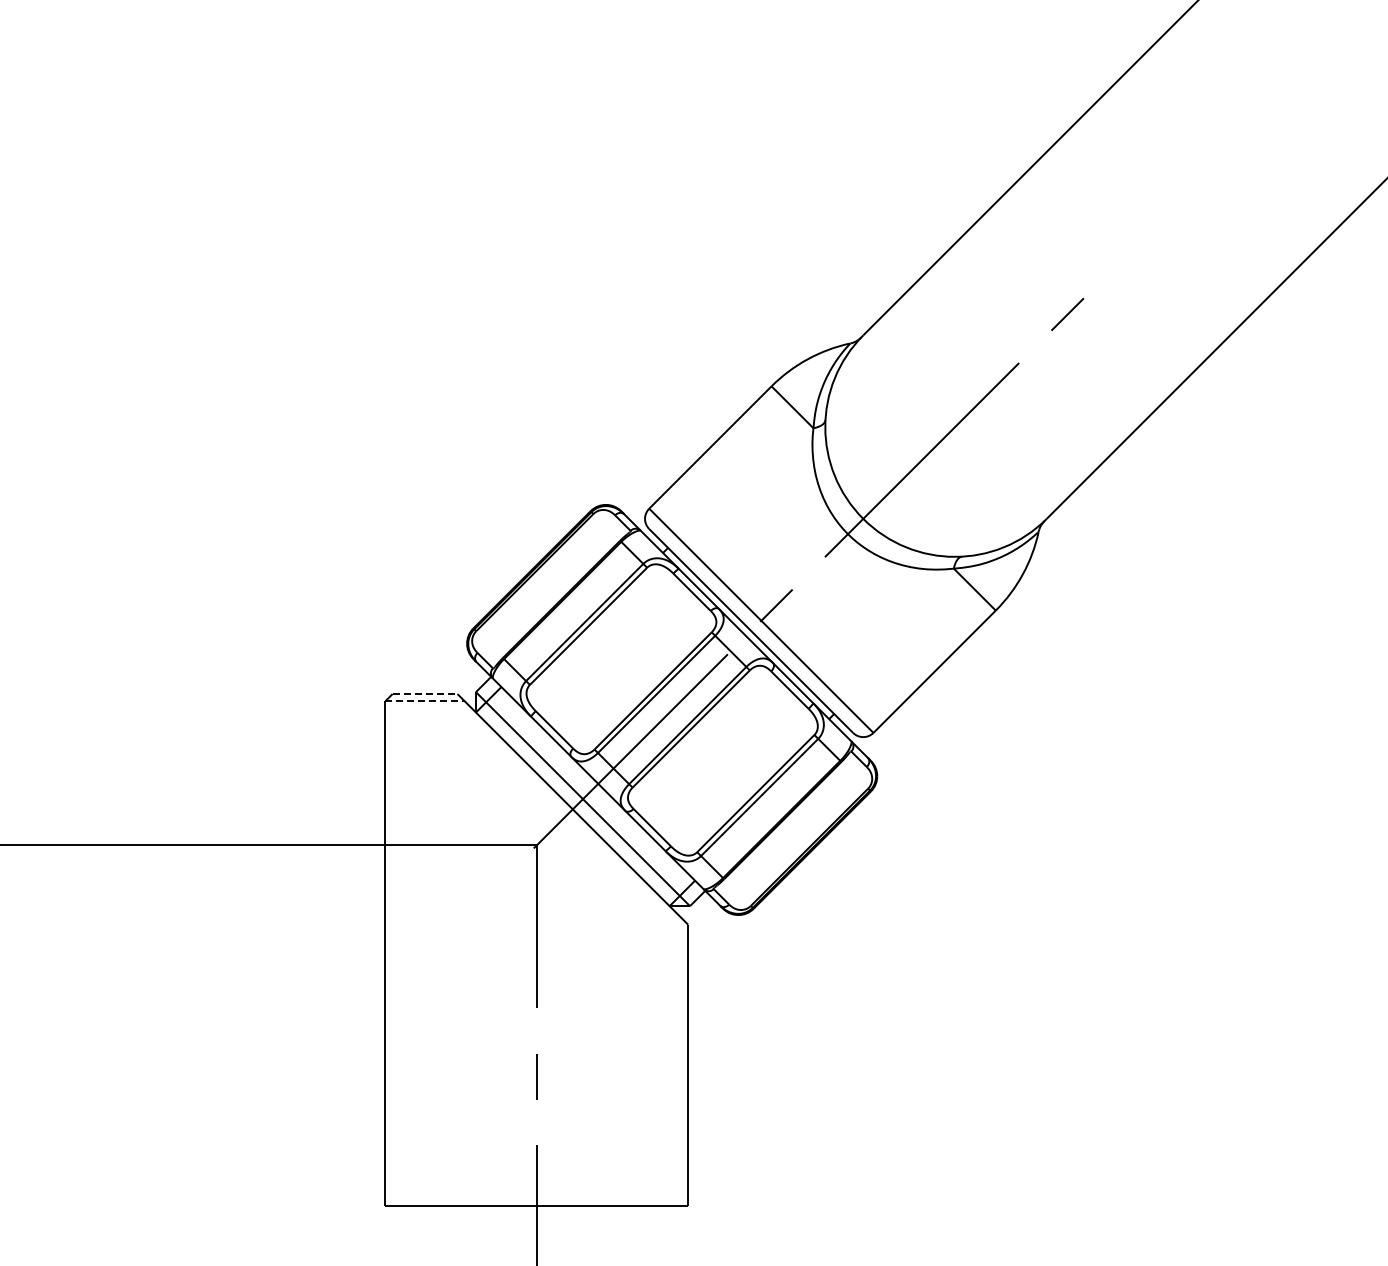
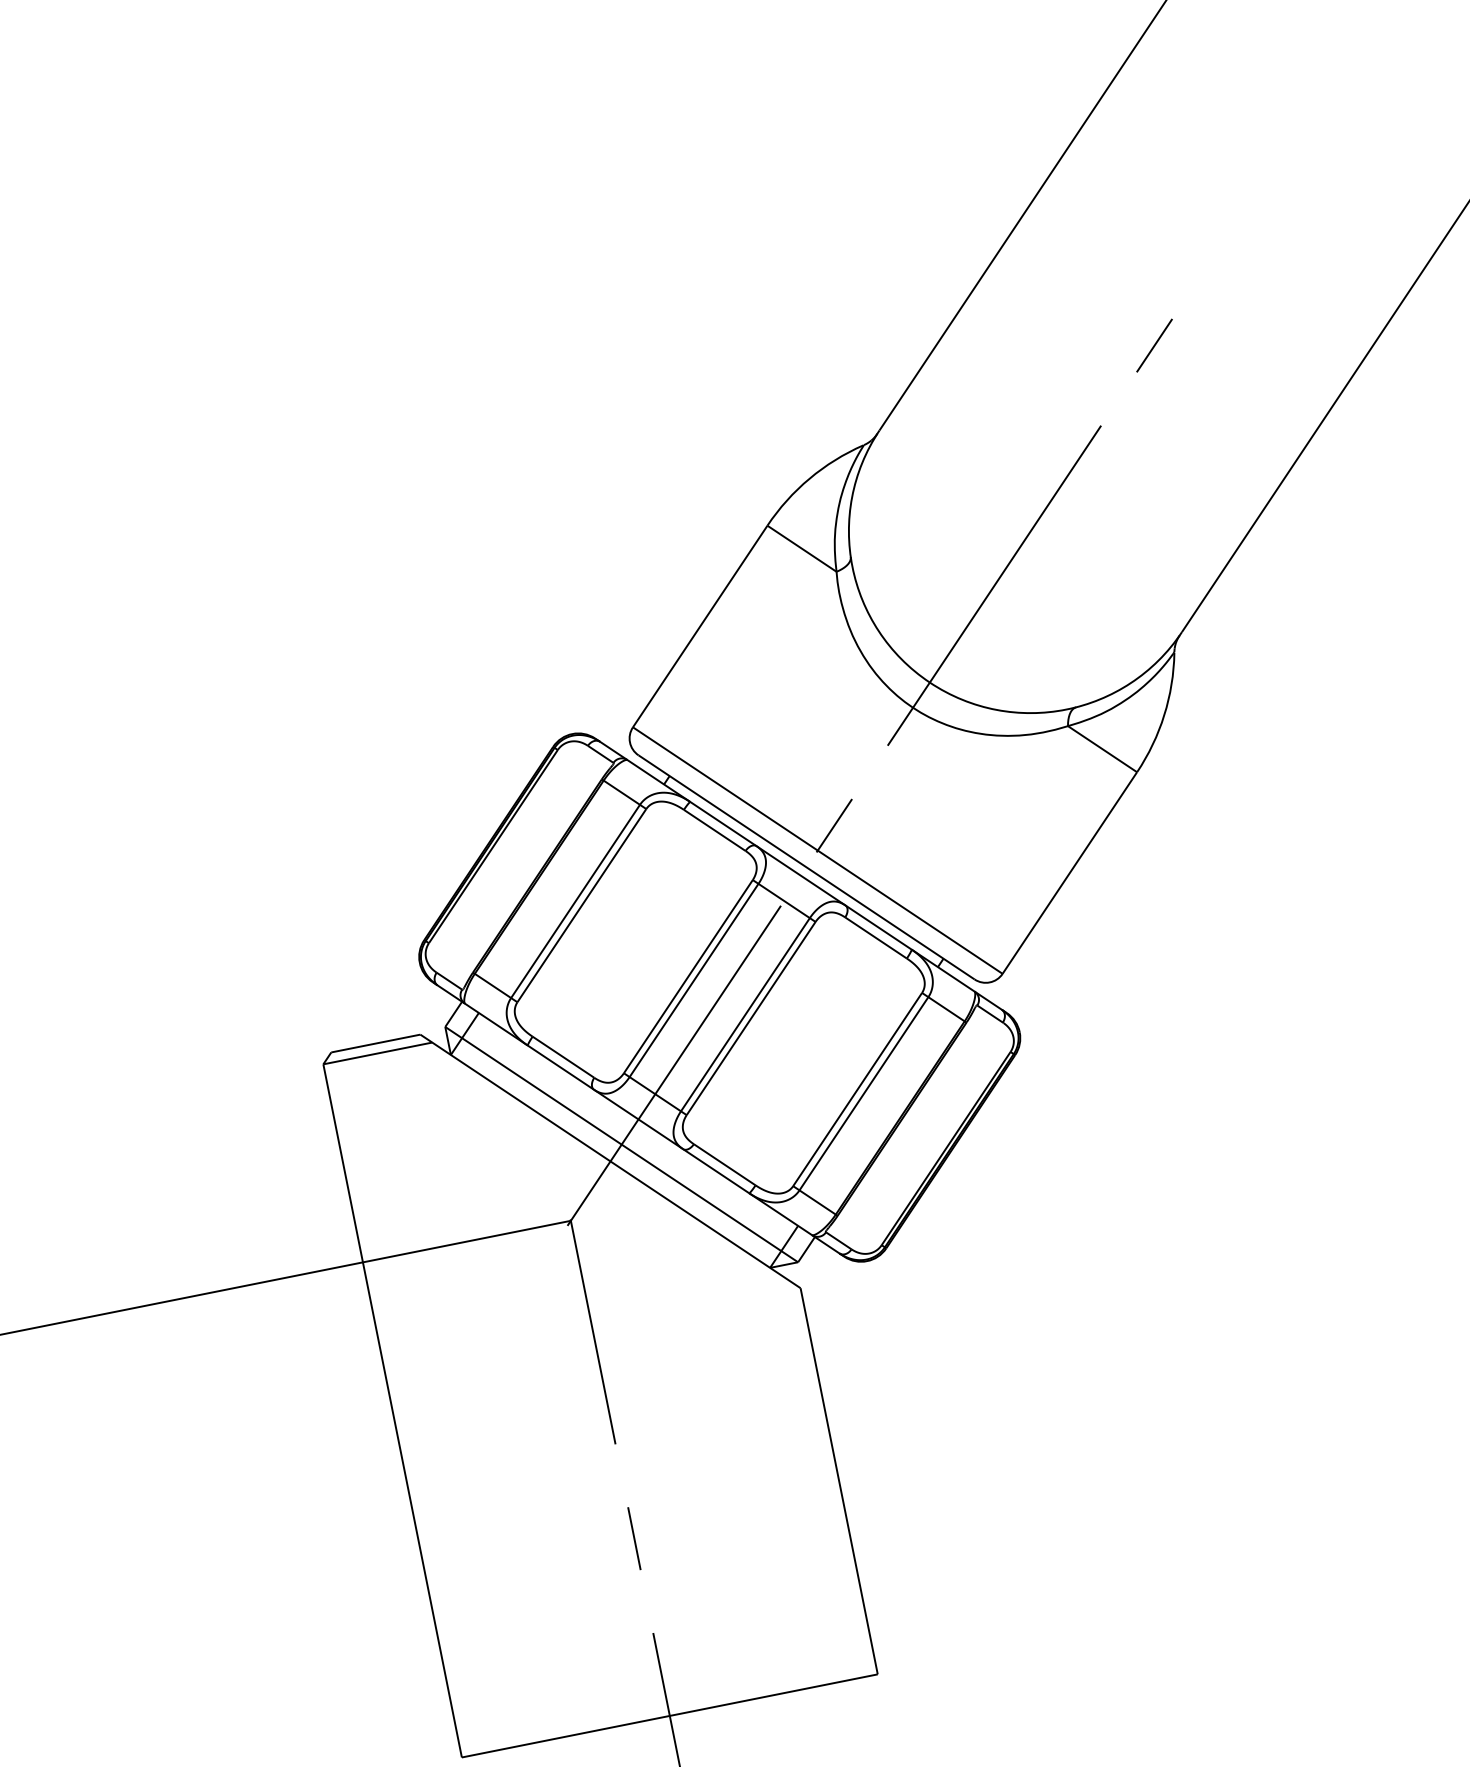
line: (425, 694) -> (376, 1044), dashed -> solid
line: (425, 701) -> (378, 1053), dashed -> solid

